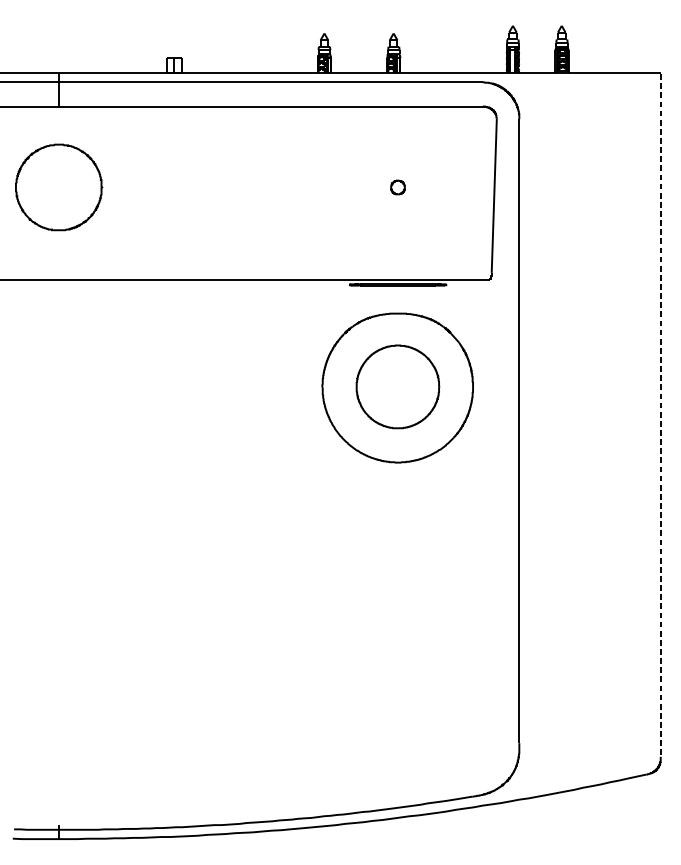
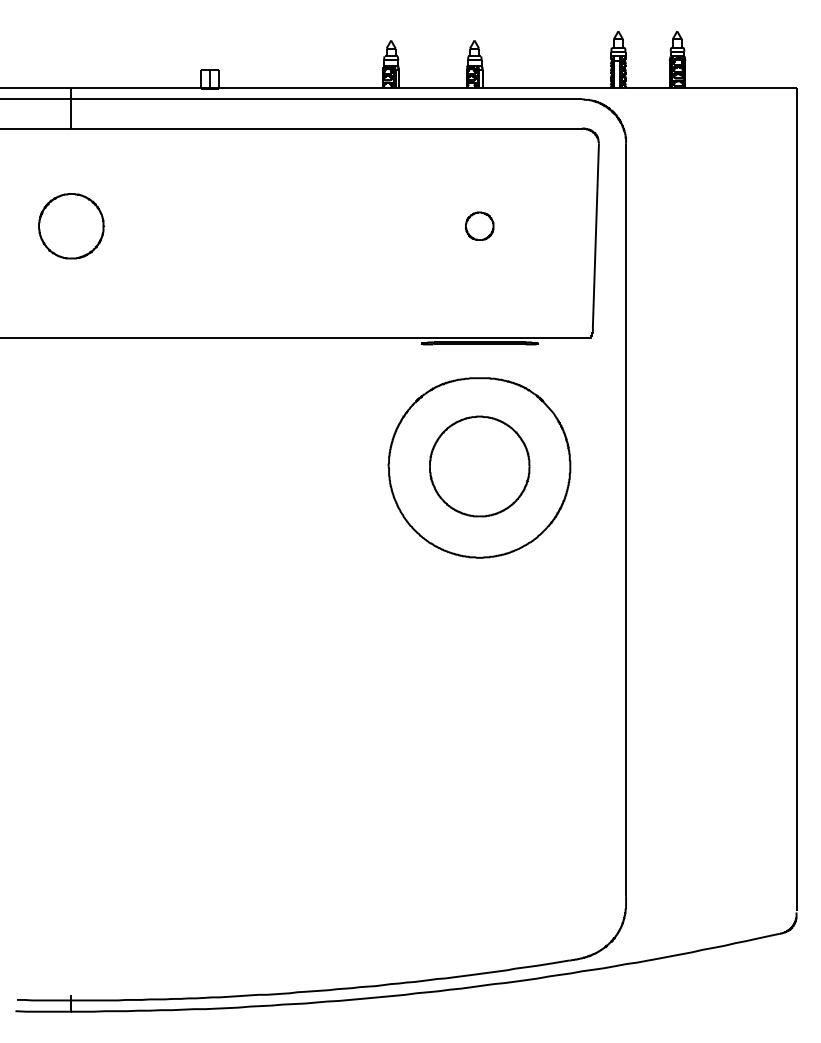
part: (397, 186) -> (479, 225), size x1.67
part: (59, 187) -> (71, 226), size x0.62
line: (660, 413) -> (796, 498), dashed -> solid

